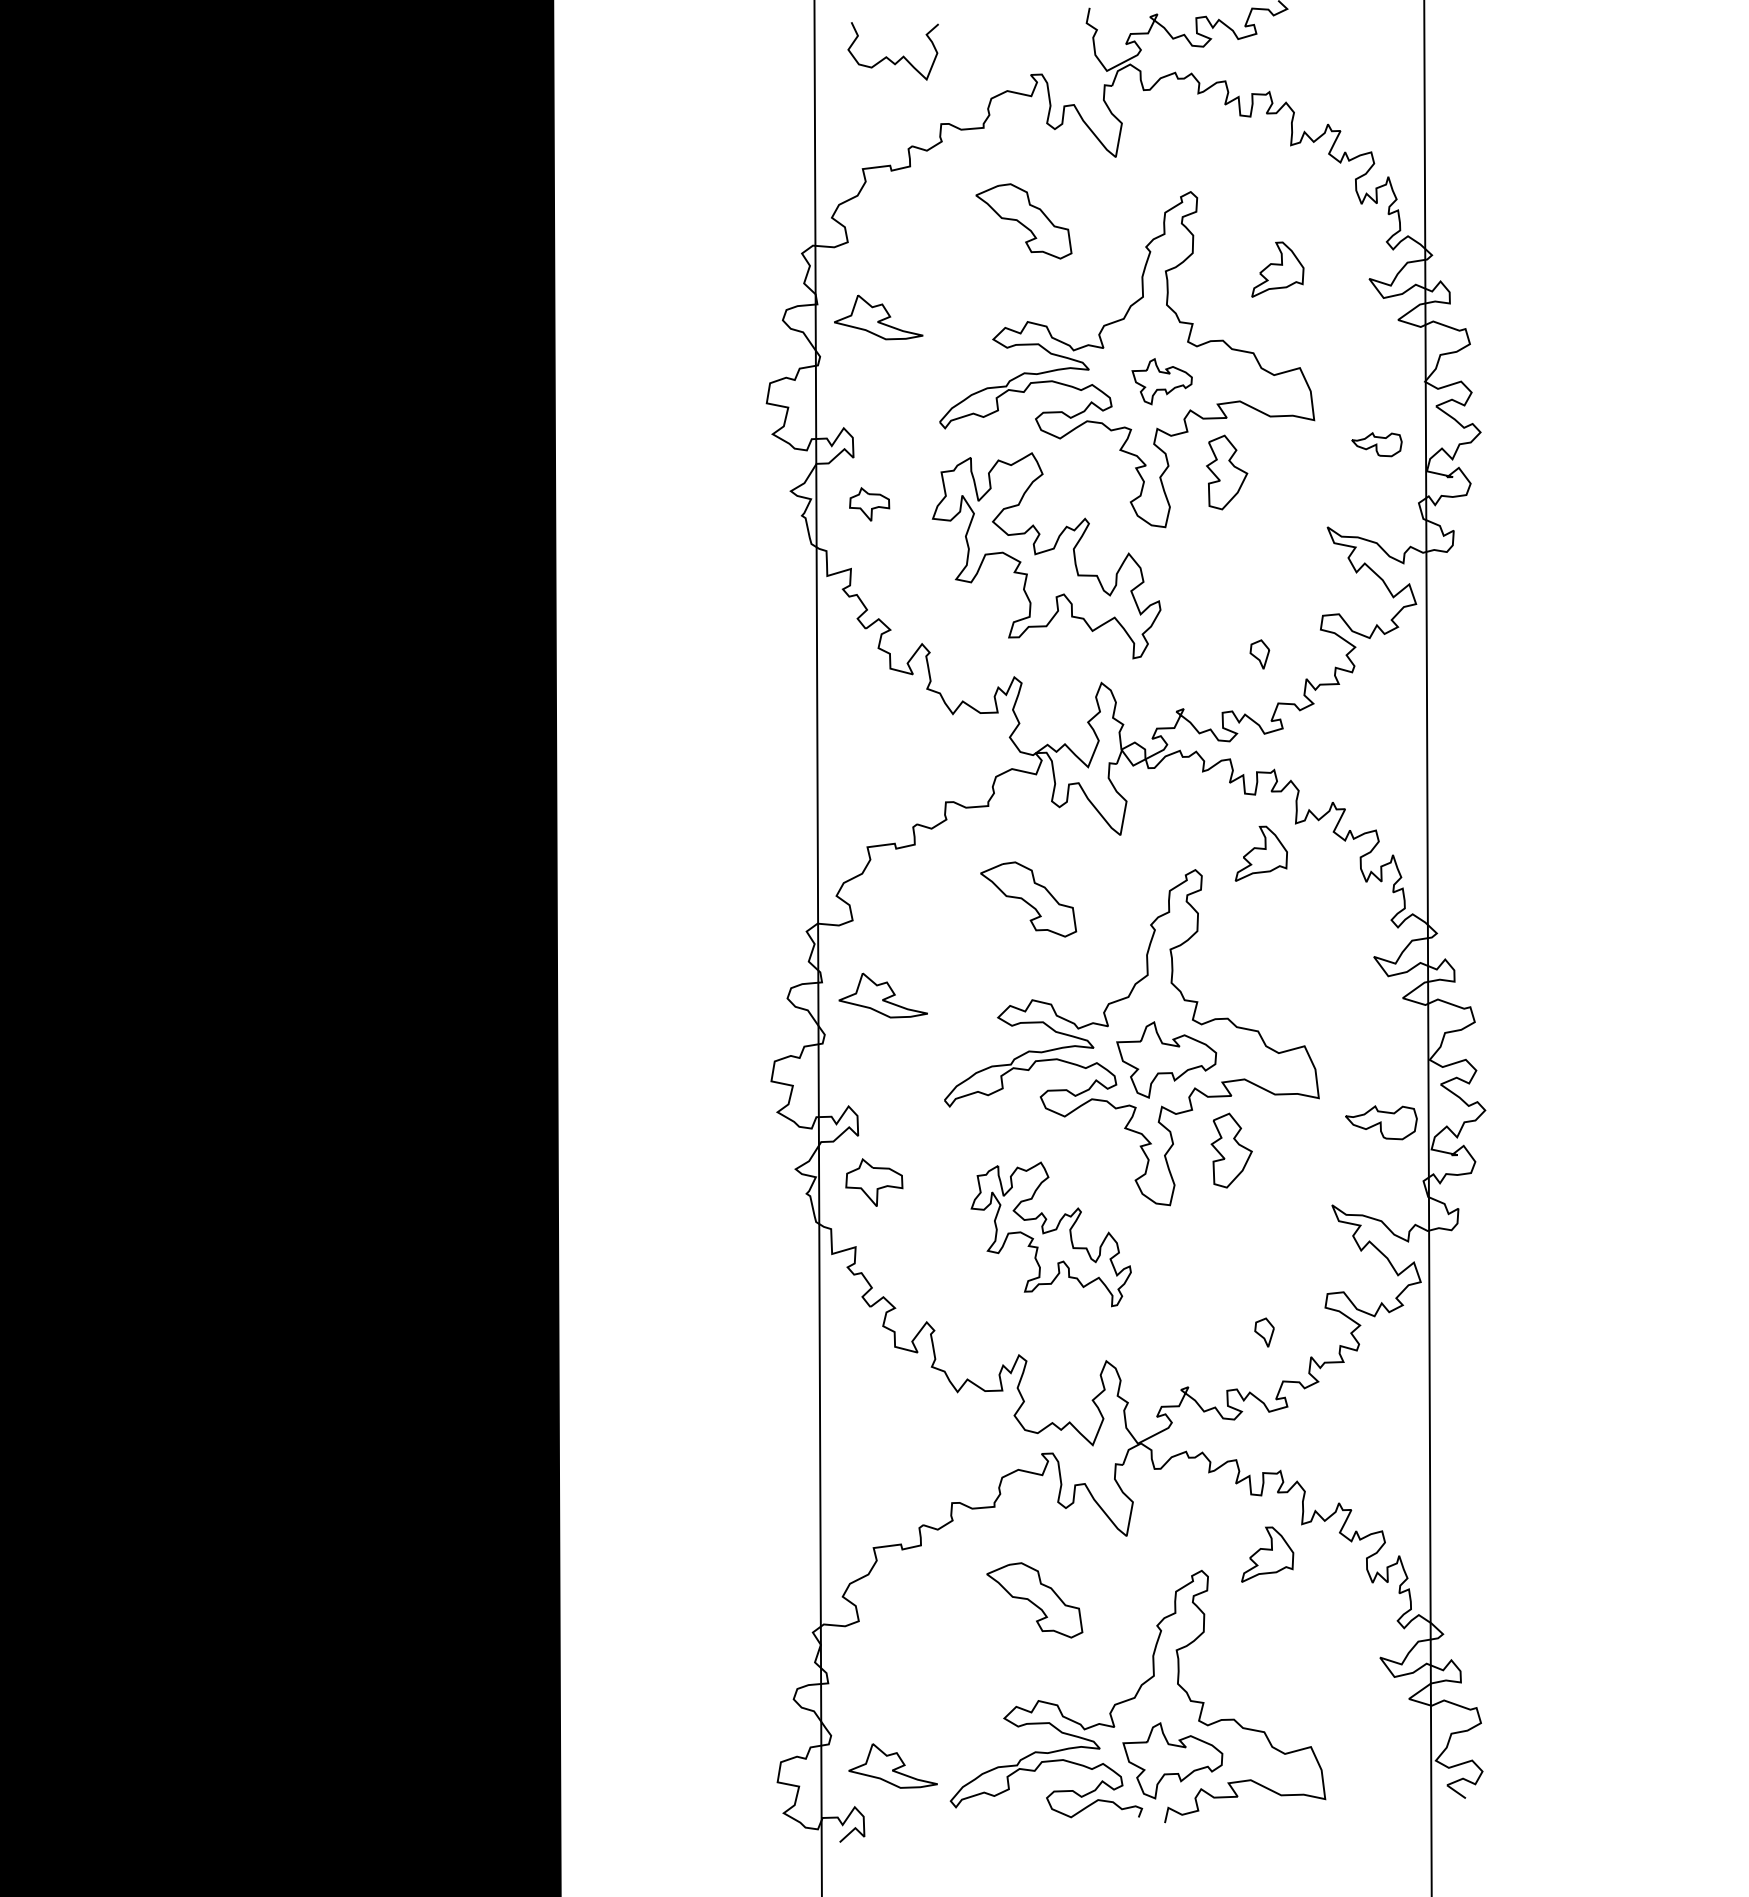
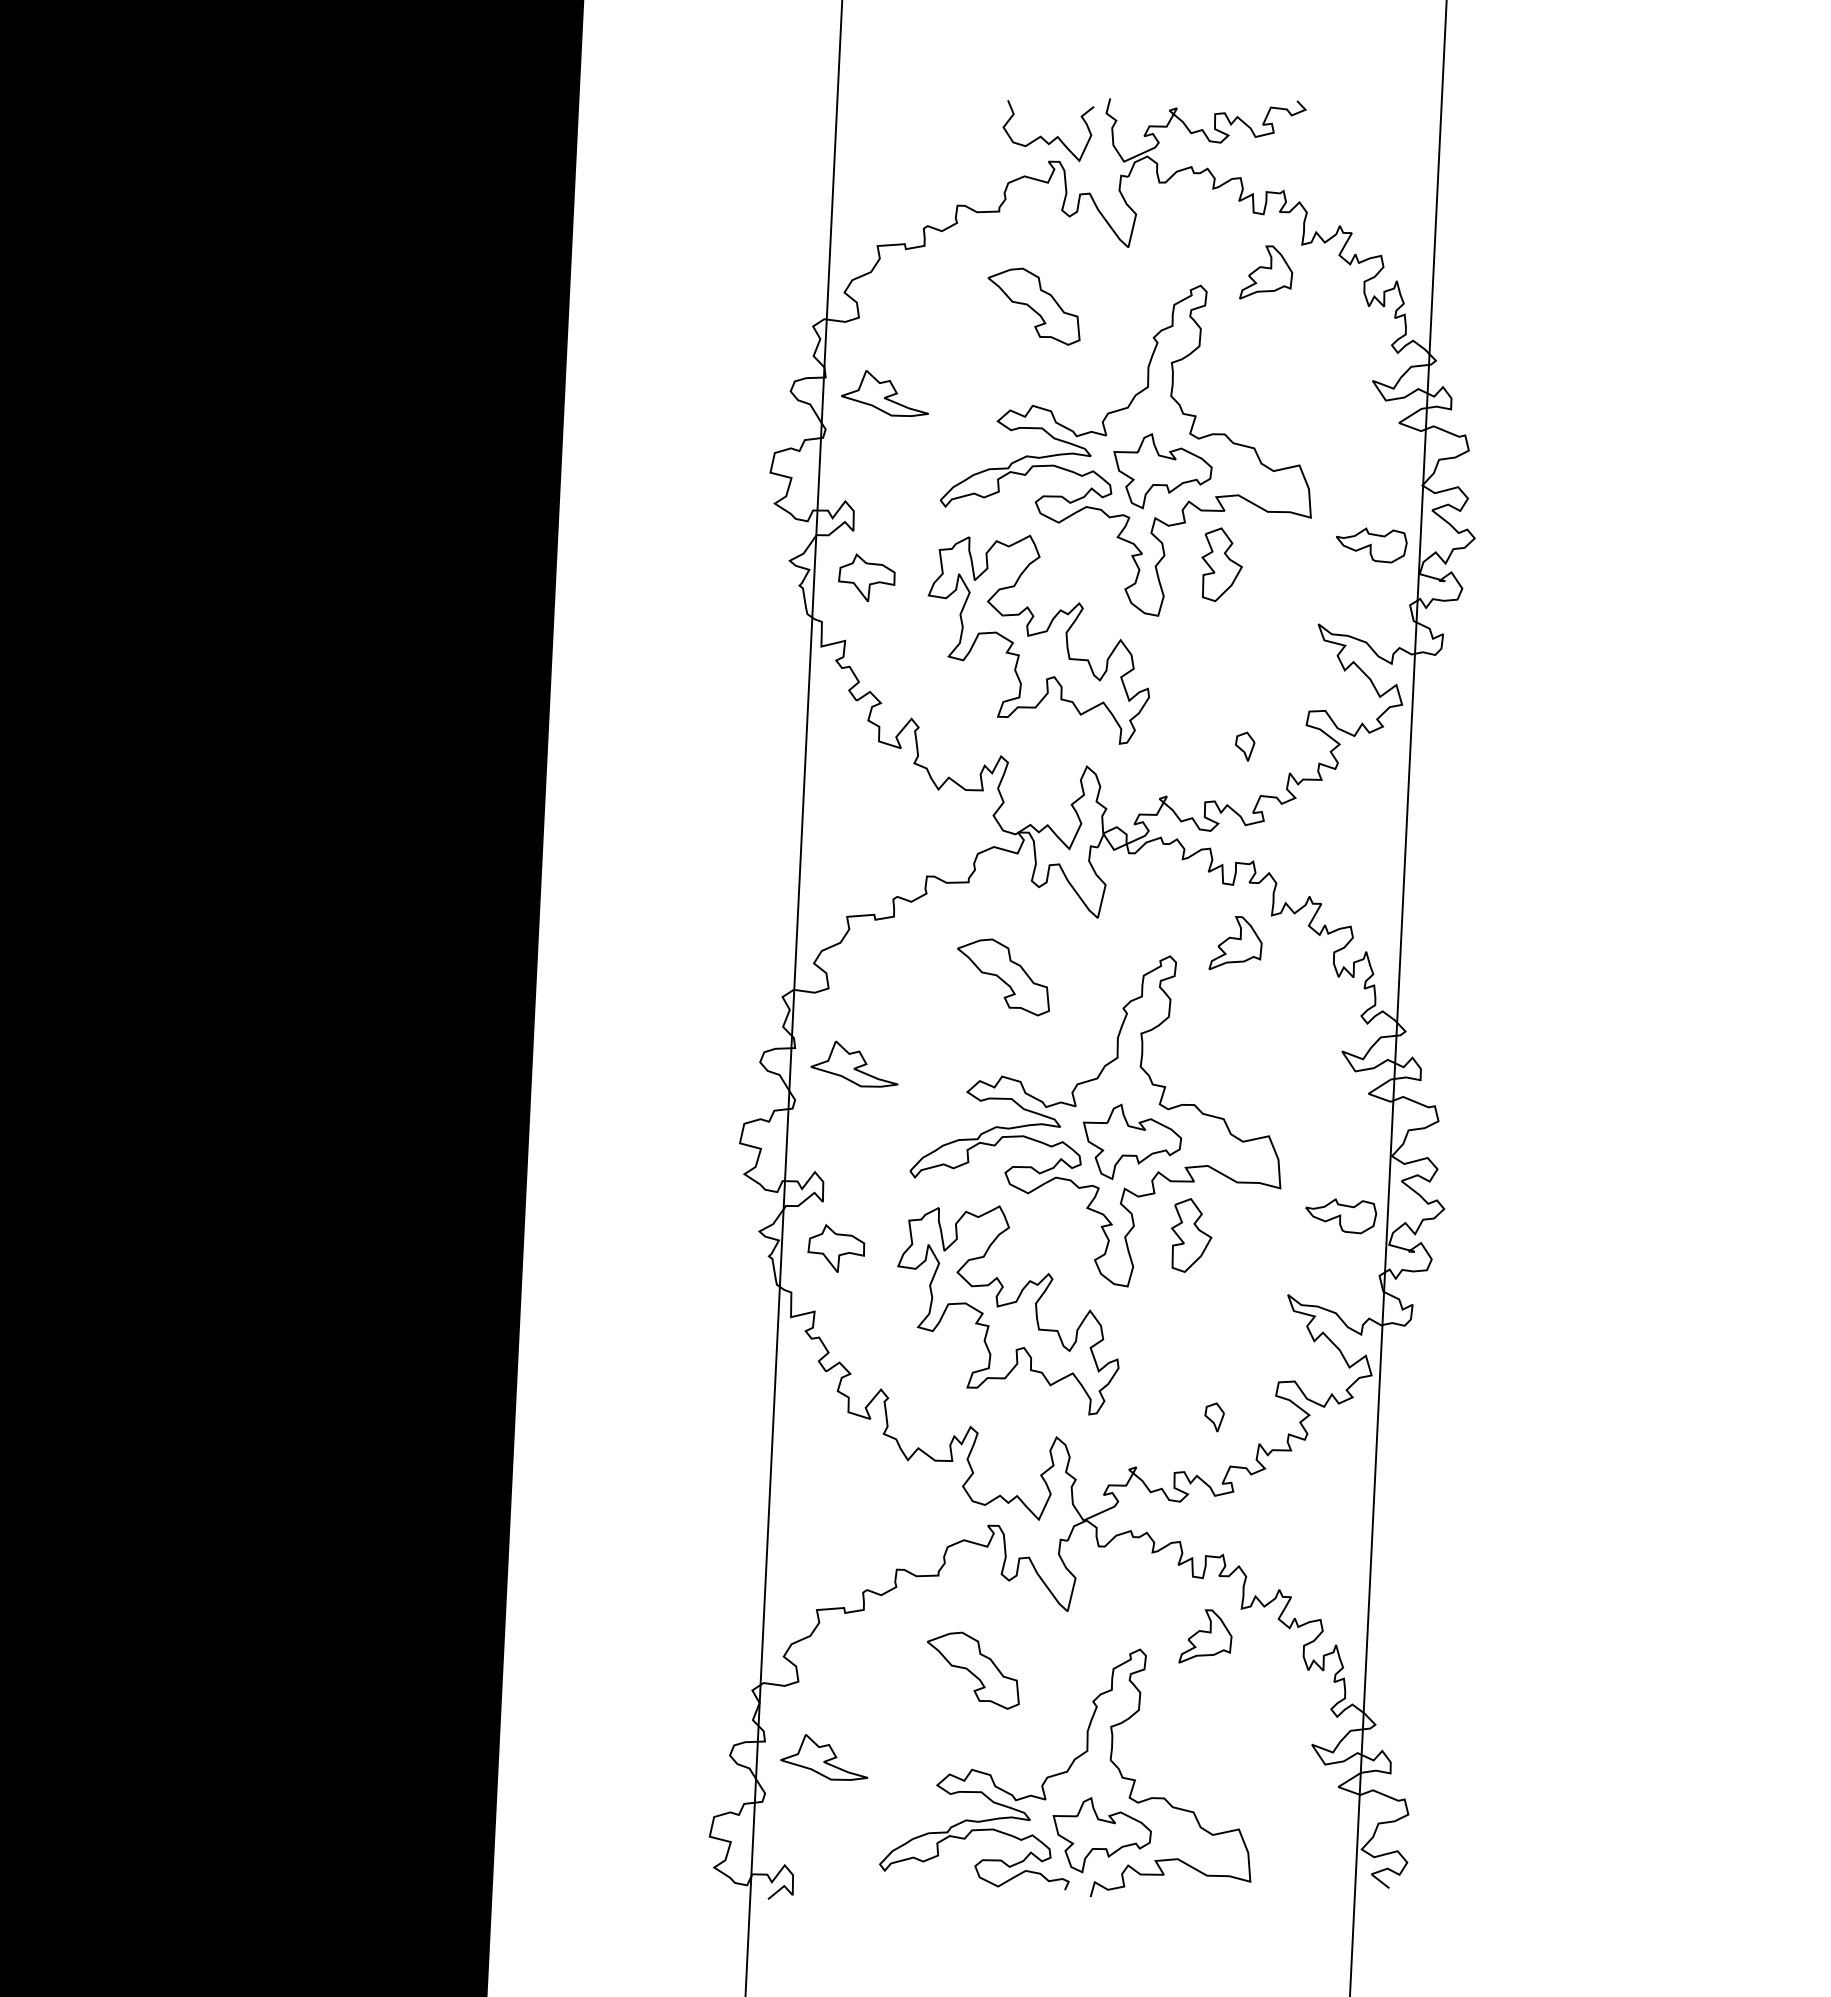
curve: (889, 57) -> (1043, 137), moved
part: (1277, 269) -> (1266, 272), moved
part: (1162, 381) -> (1162, 471), size x1.67
part: (1376, 444) -> (1371, 545), size x1.43
part: (869, 503) -> (866, 577), size x1.43
part: (1051, 1235) -> (1008, 1310), size x1.43
part: (892, 1765) -> (824, 1757), moved

